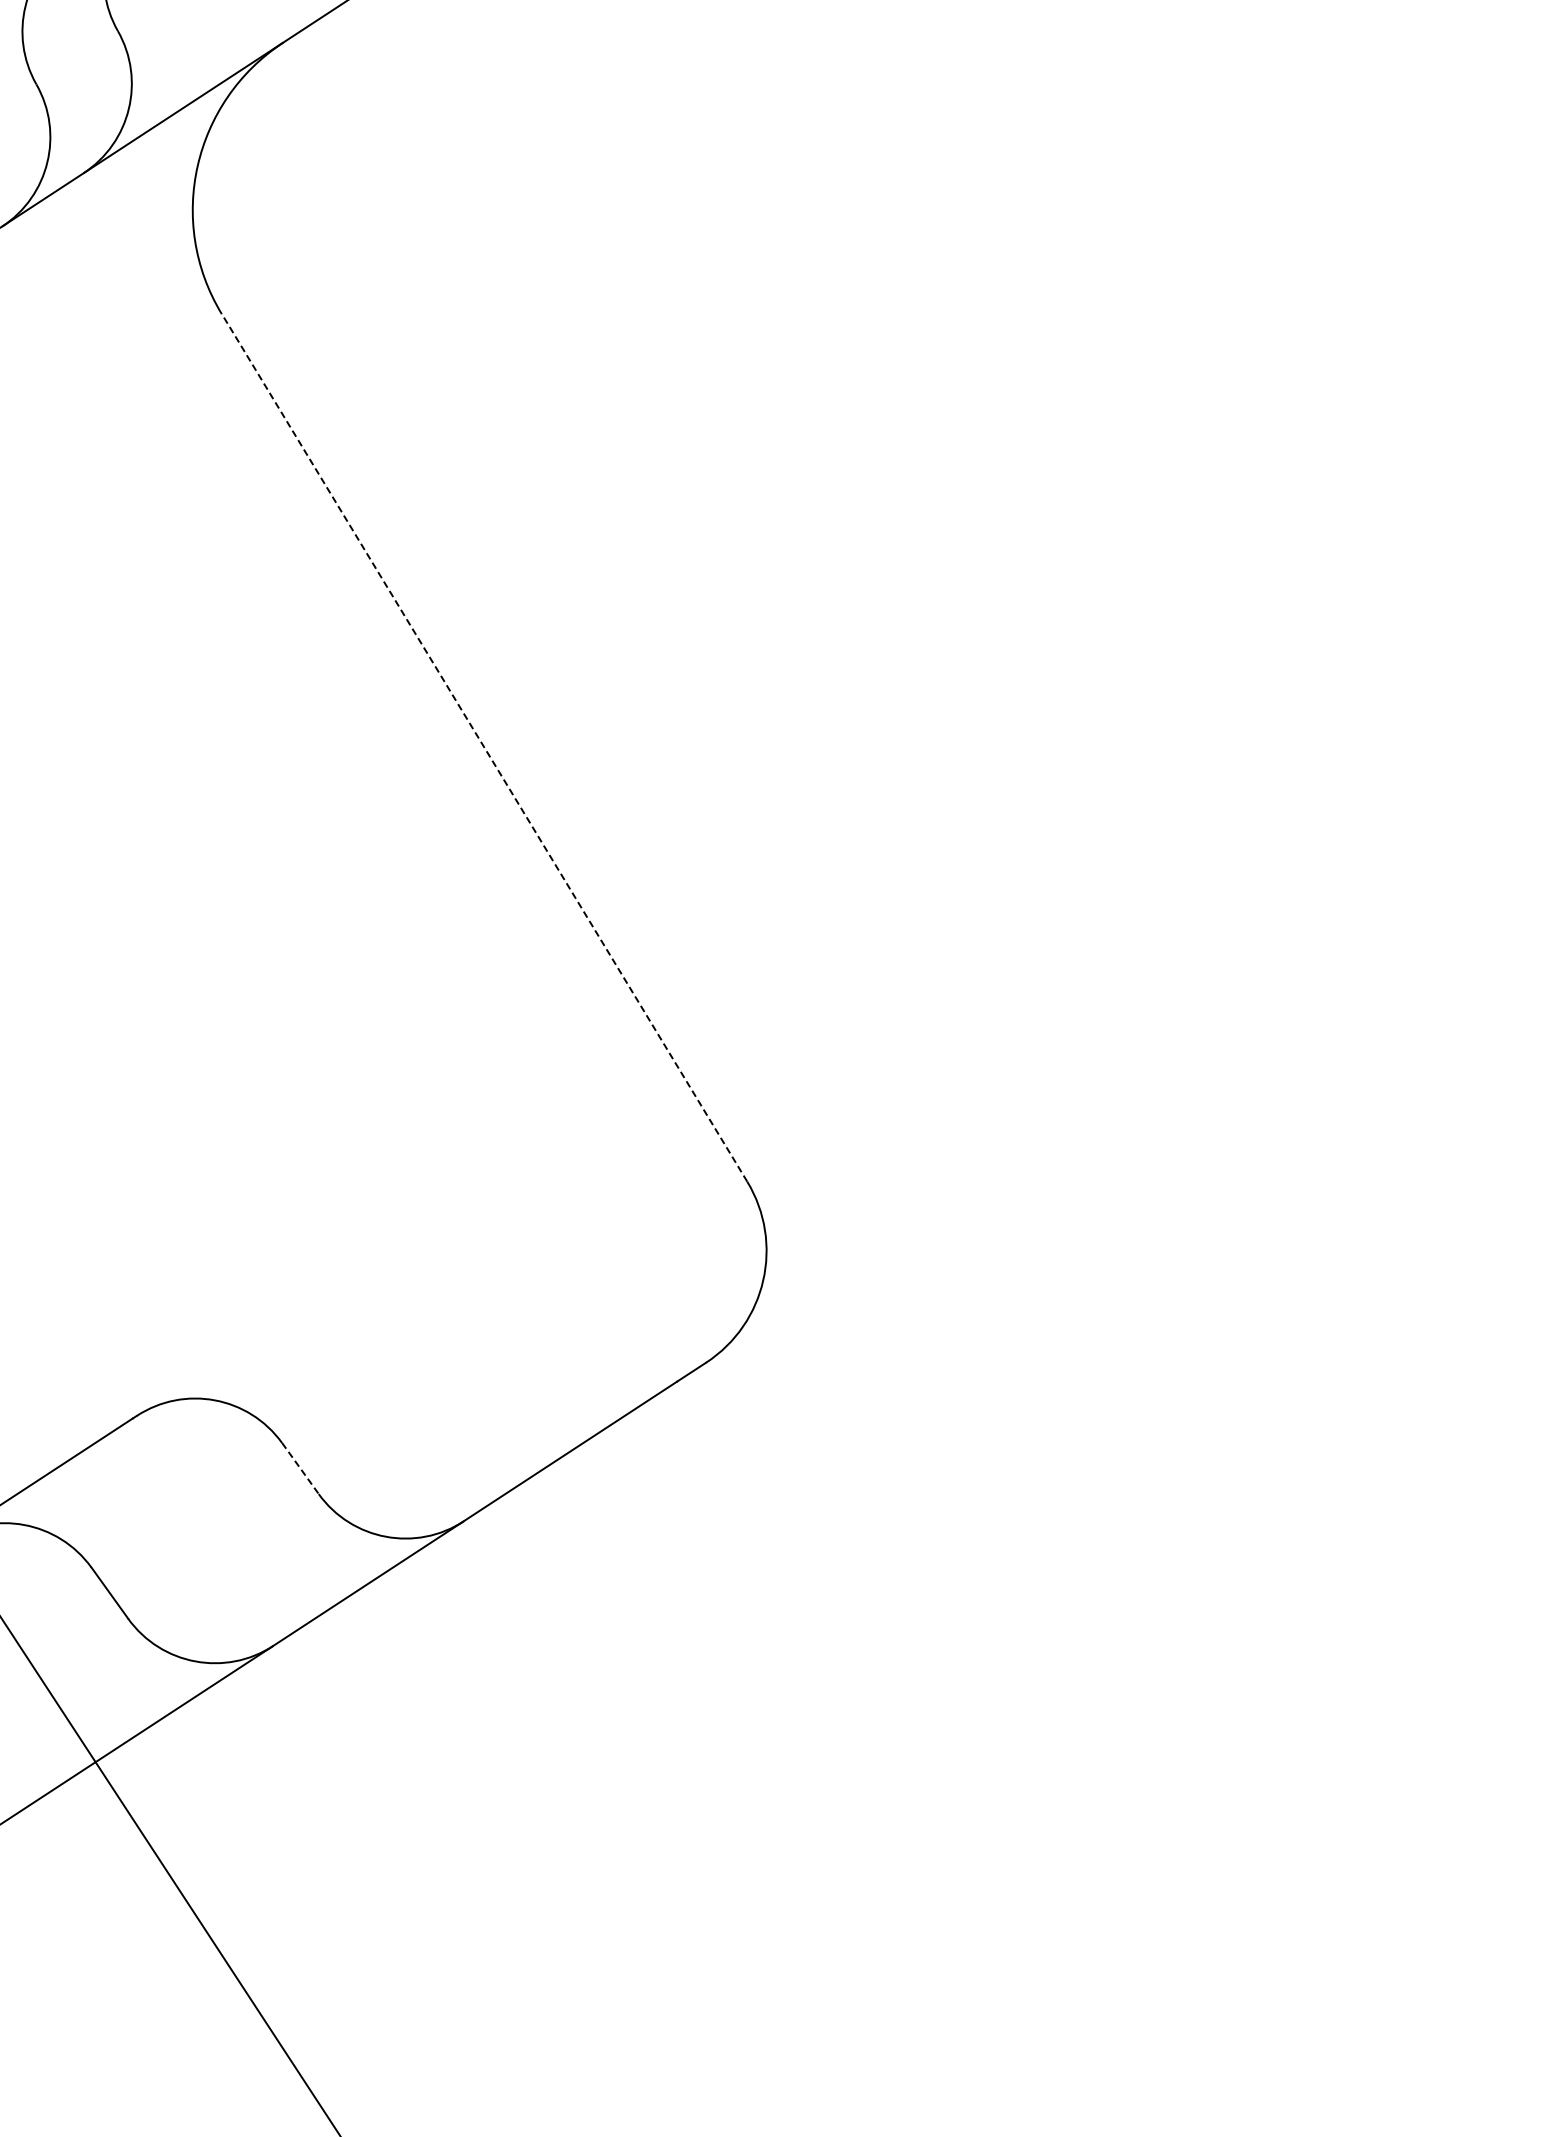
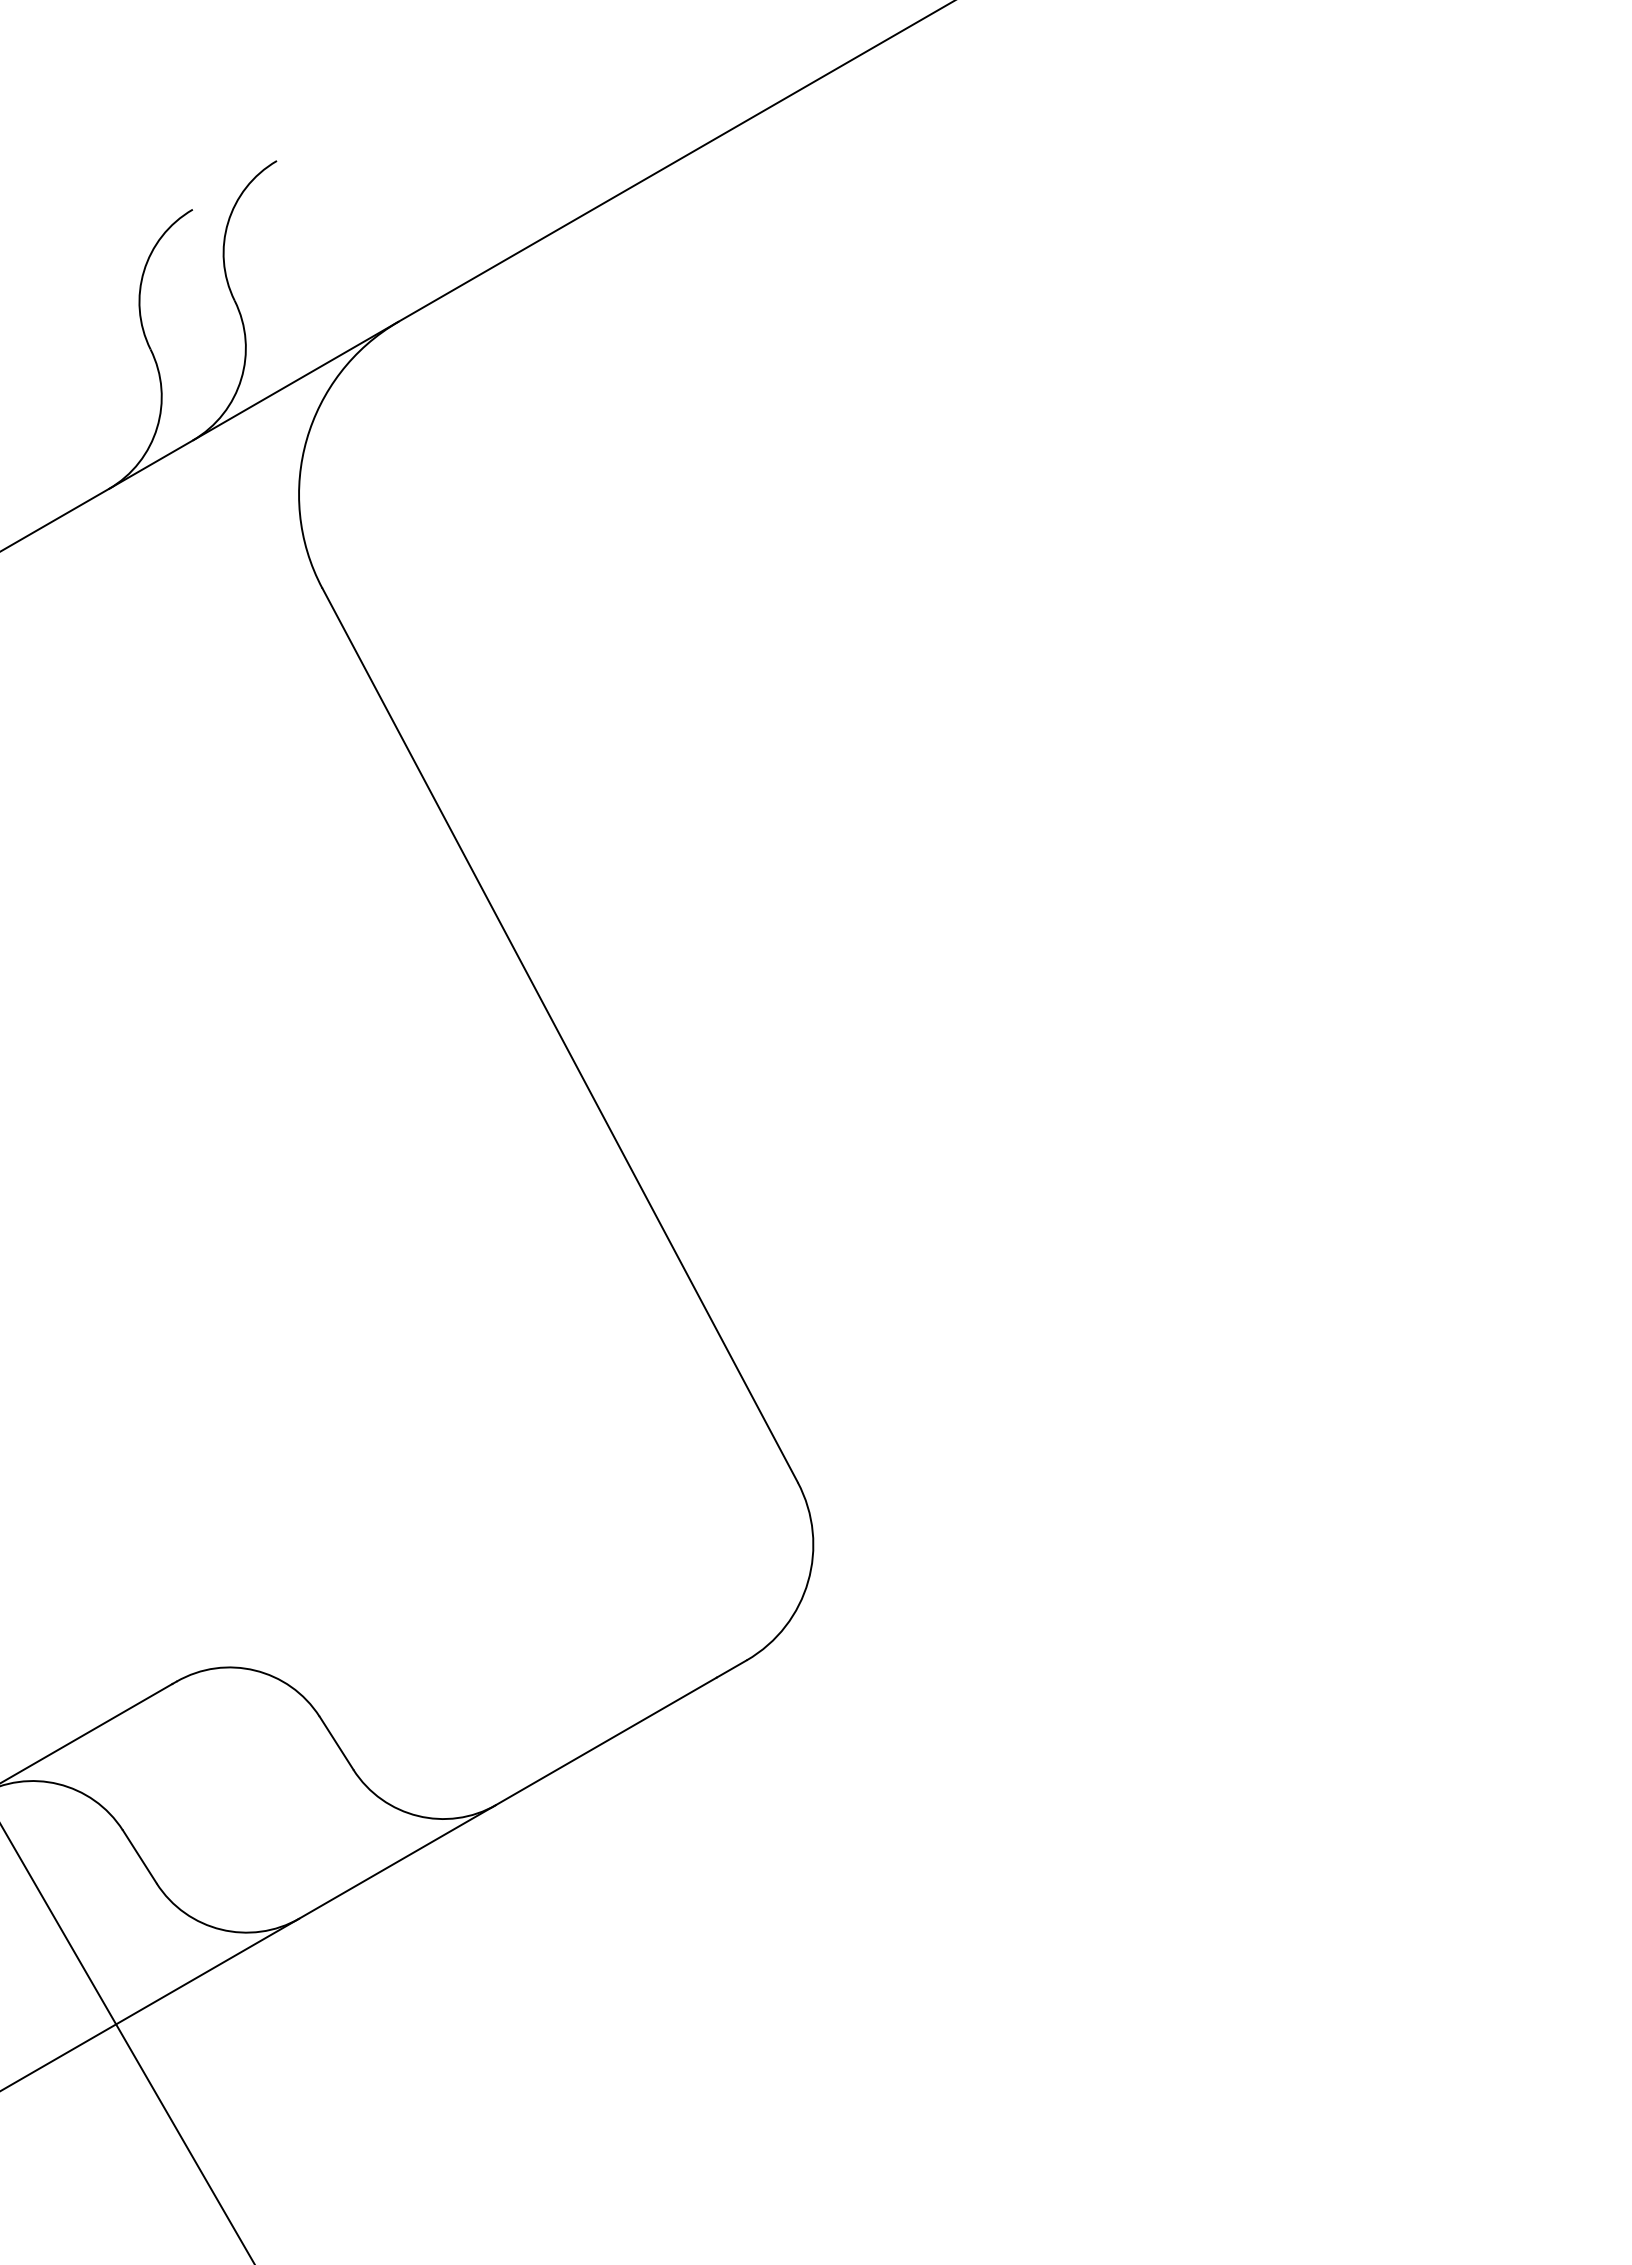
line: (483, 746) -> (559, 1034), dashed -> solid
line: (300, 1468) -> (336, 1743), dashed -> solid

